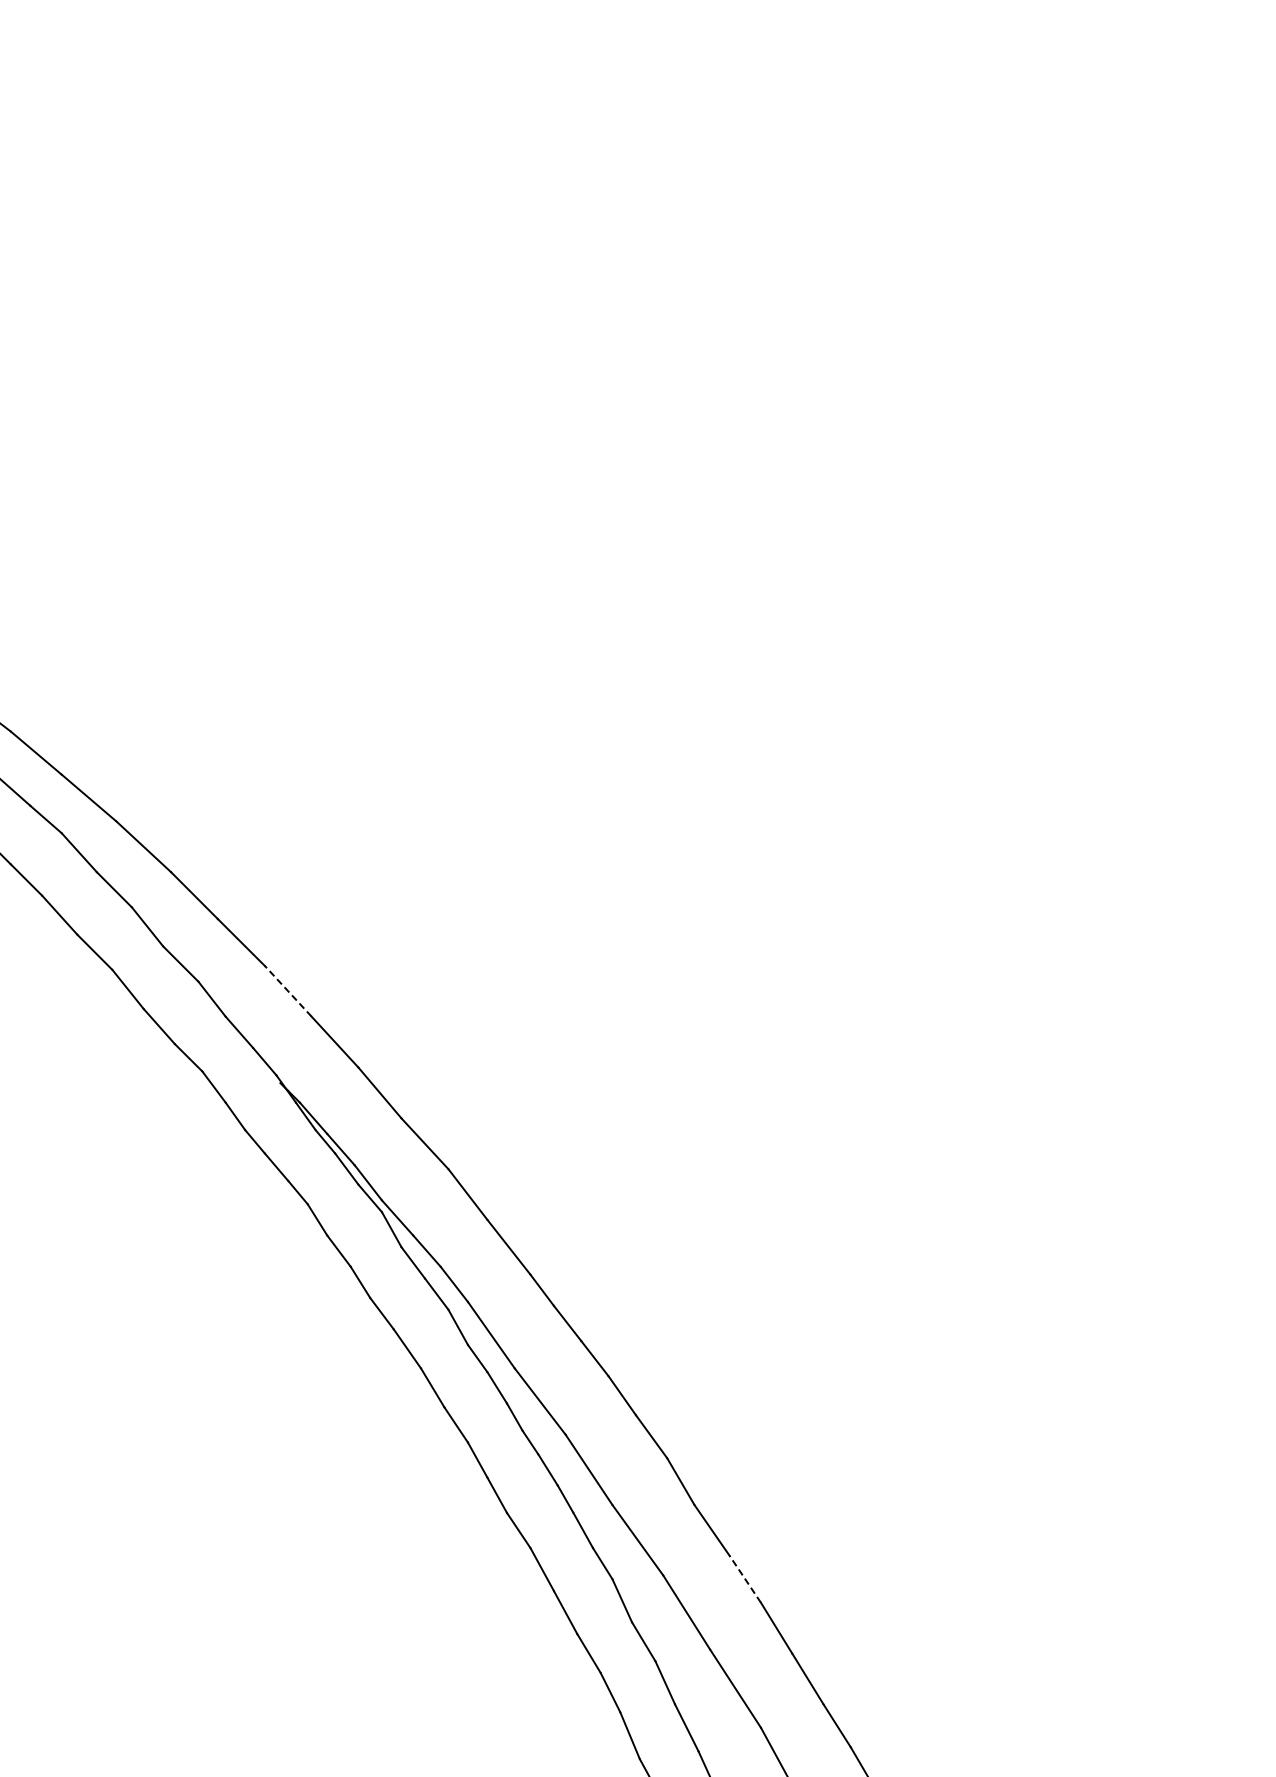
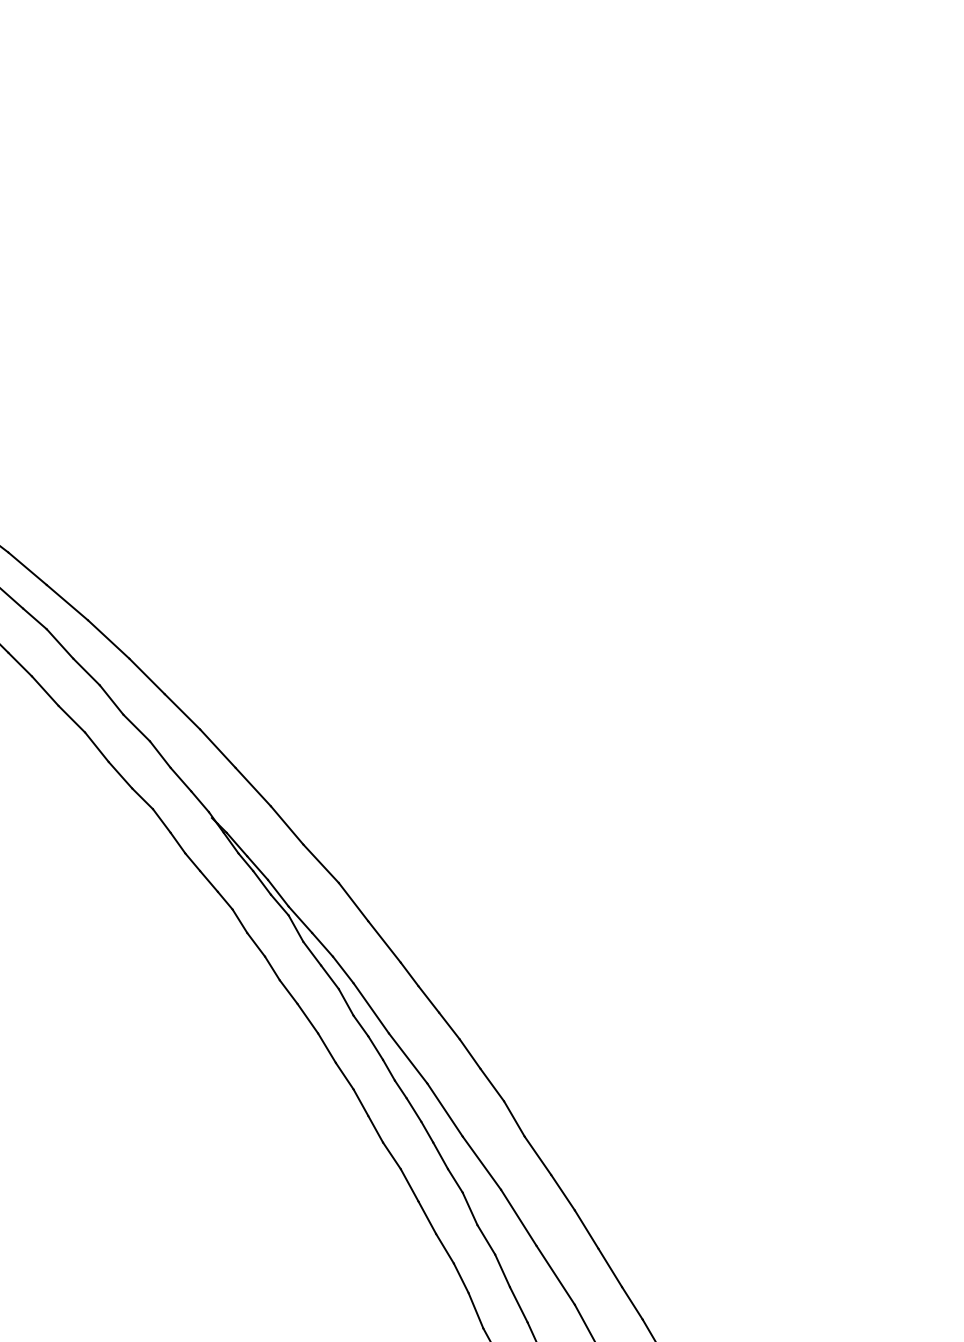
line: (288, 991) -> (218, 748), dashed -> solid
line: (745, 1578) -> (563, 1192), dashed -> solid

